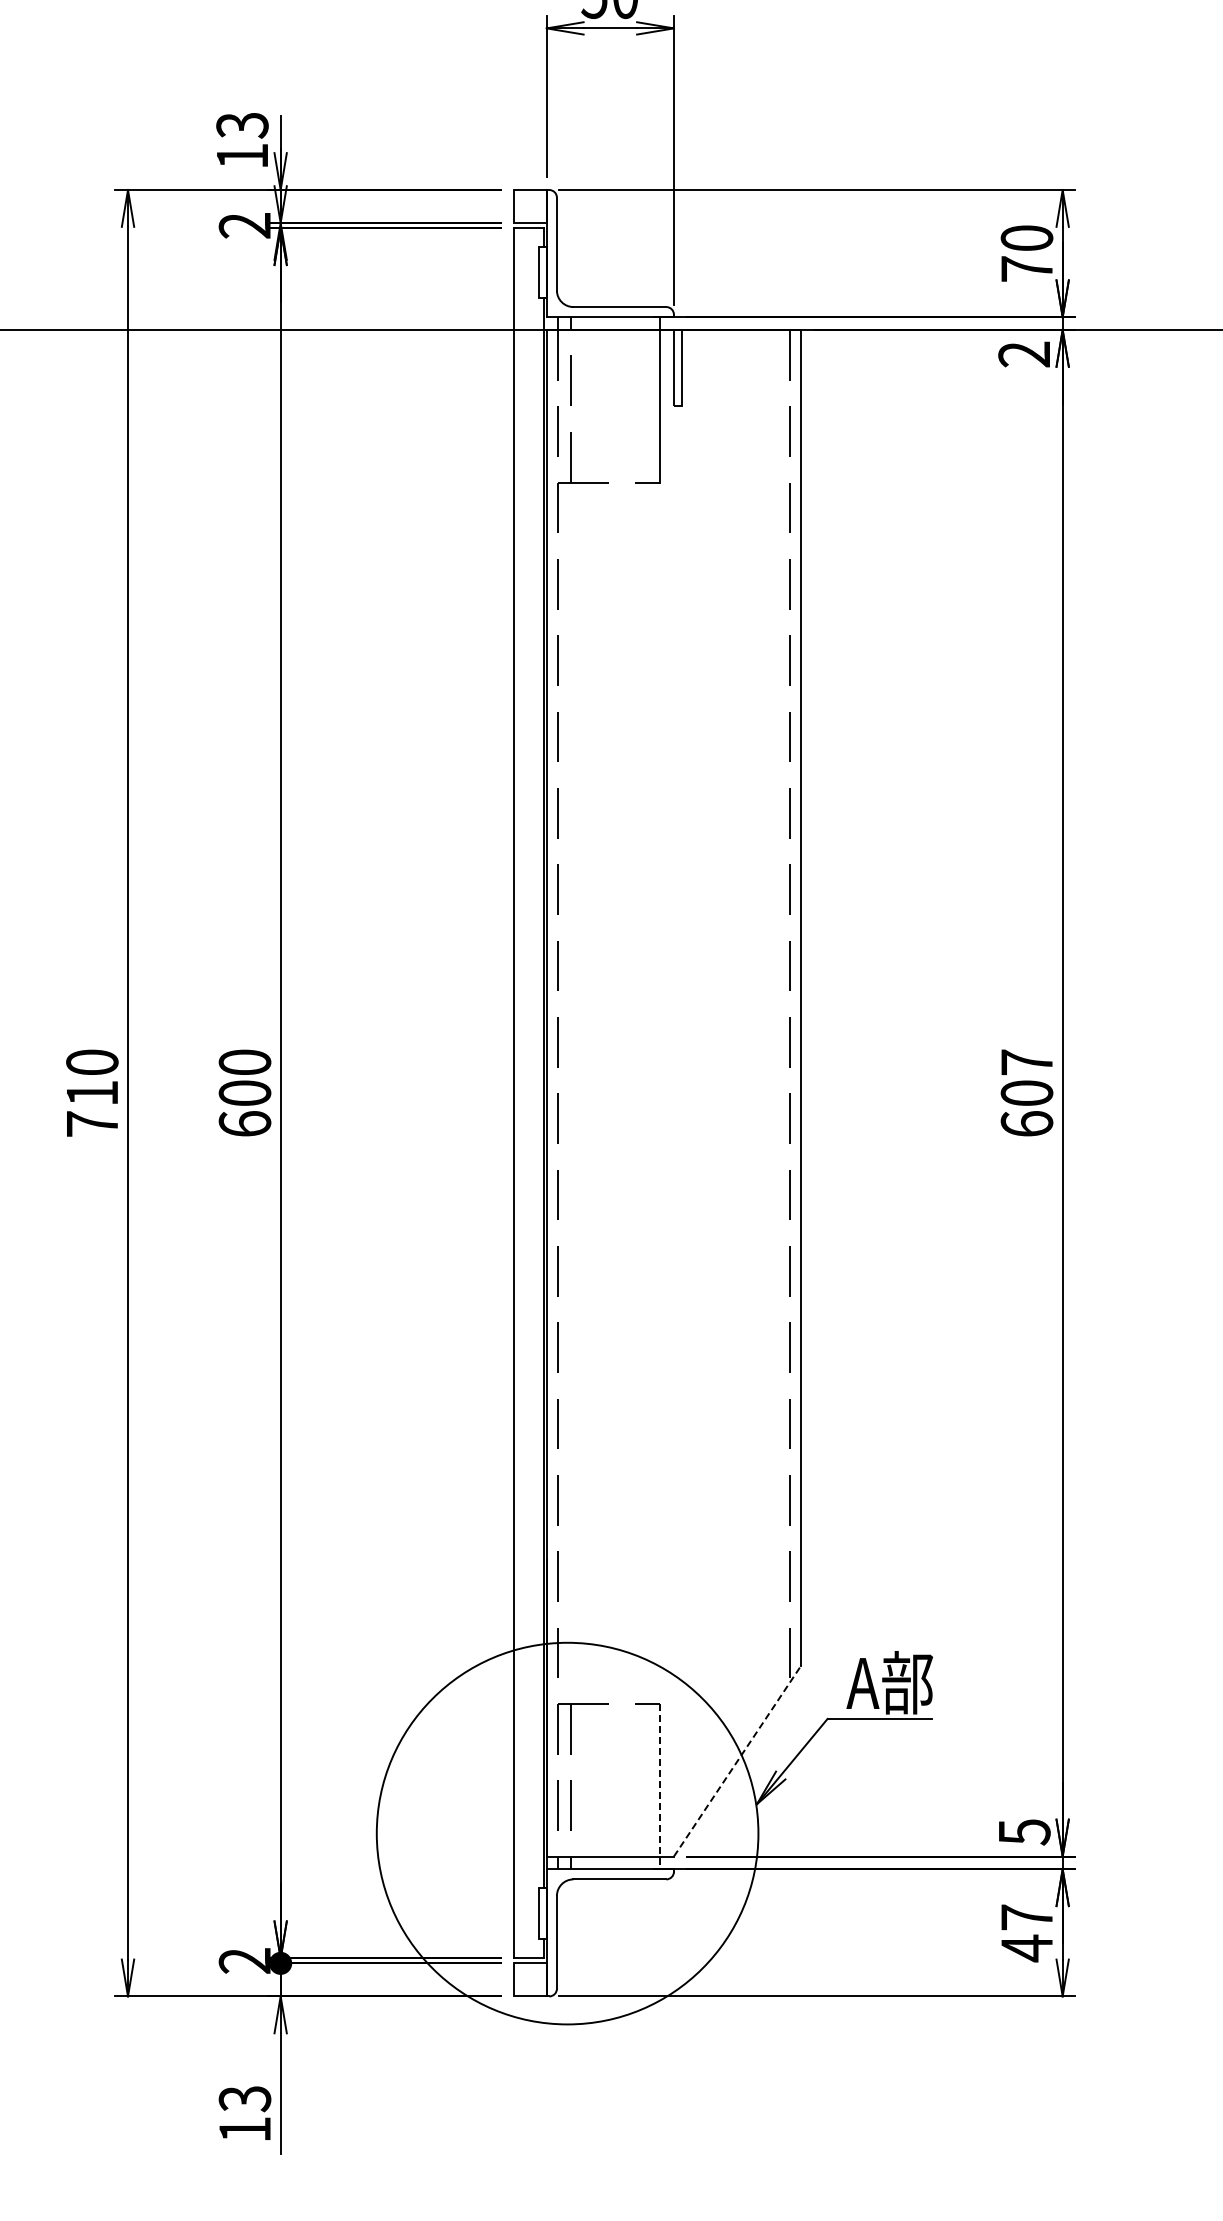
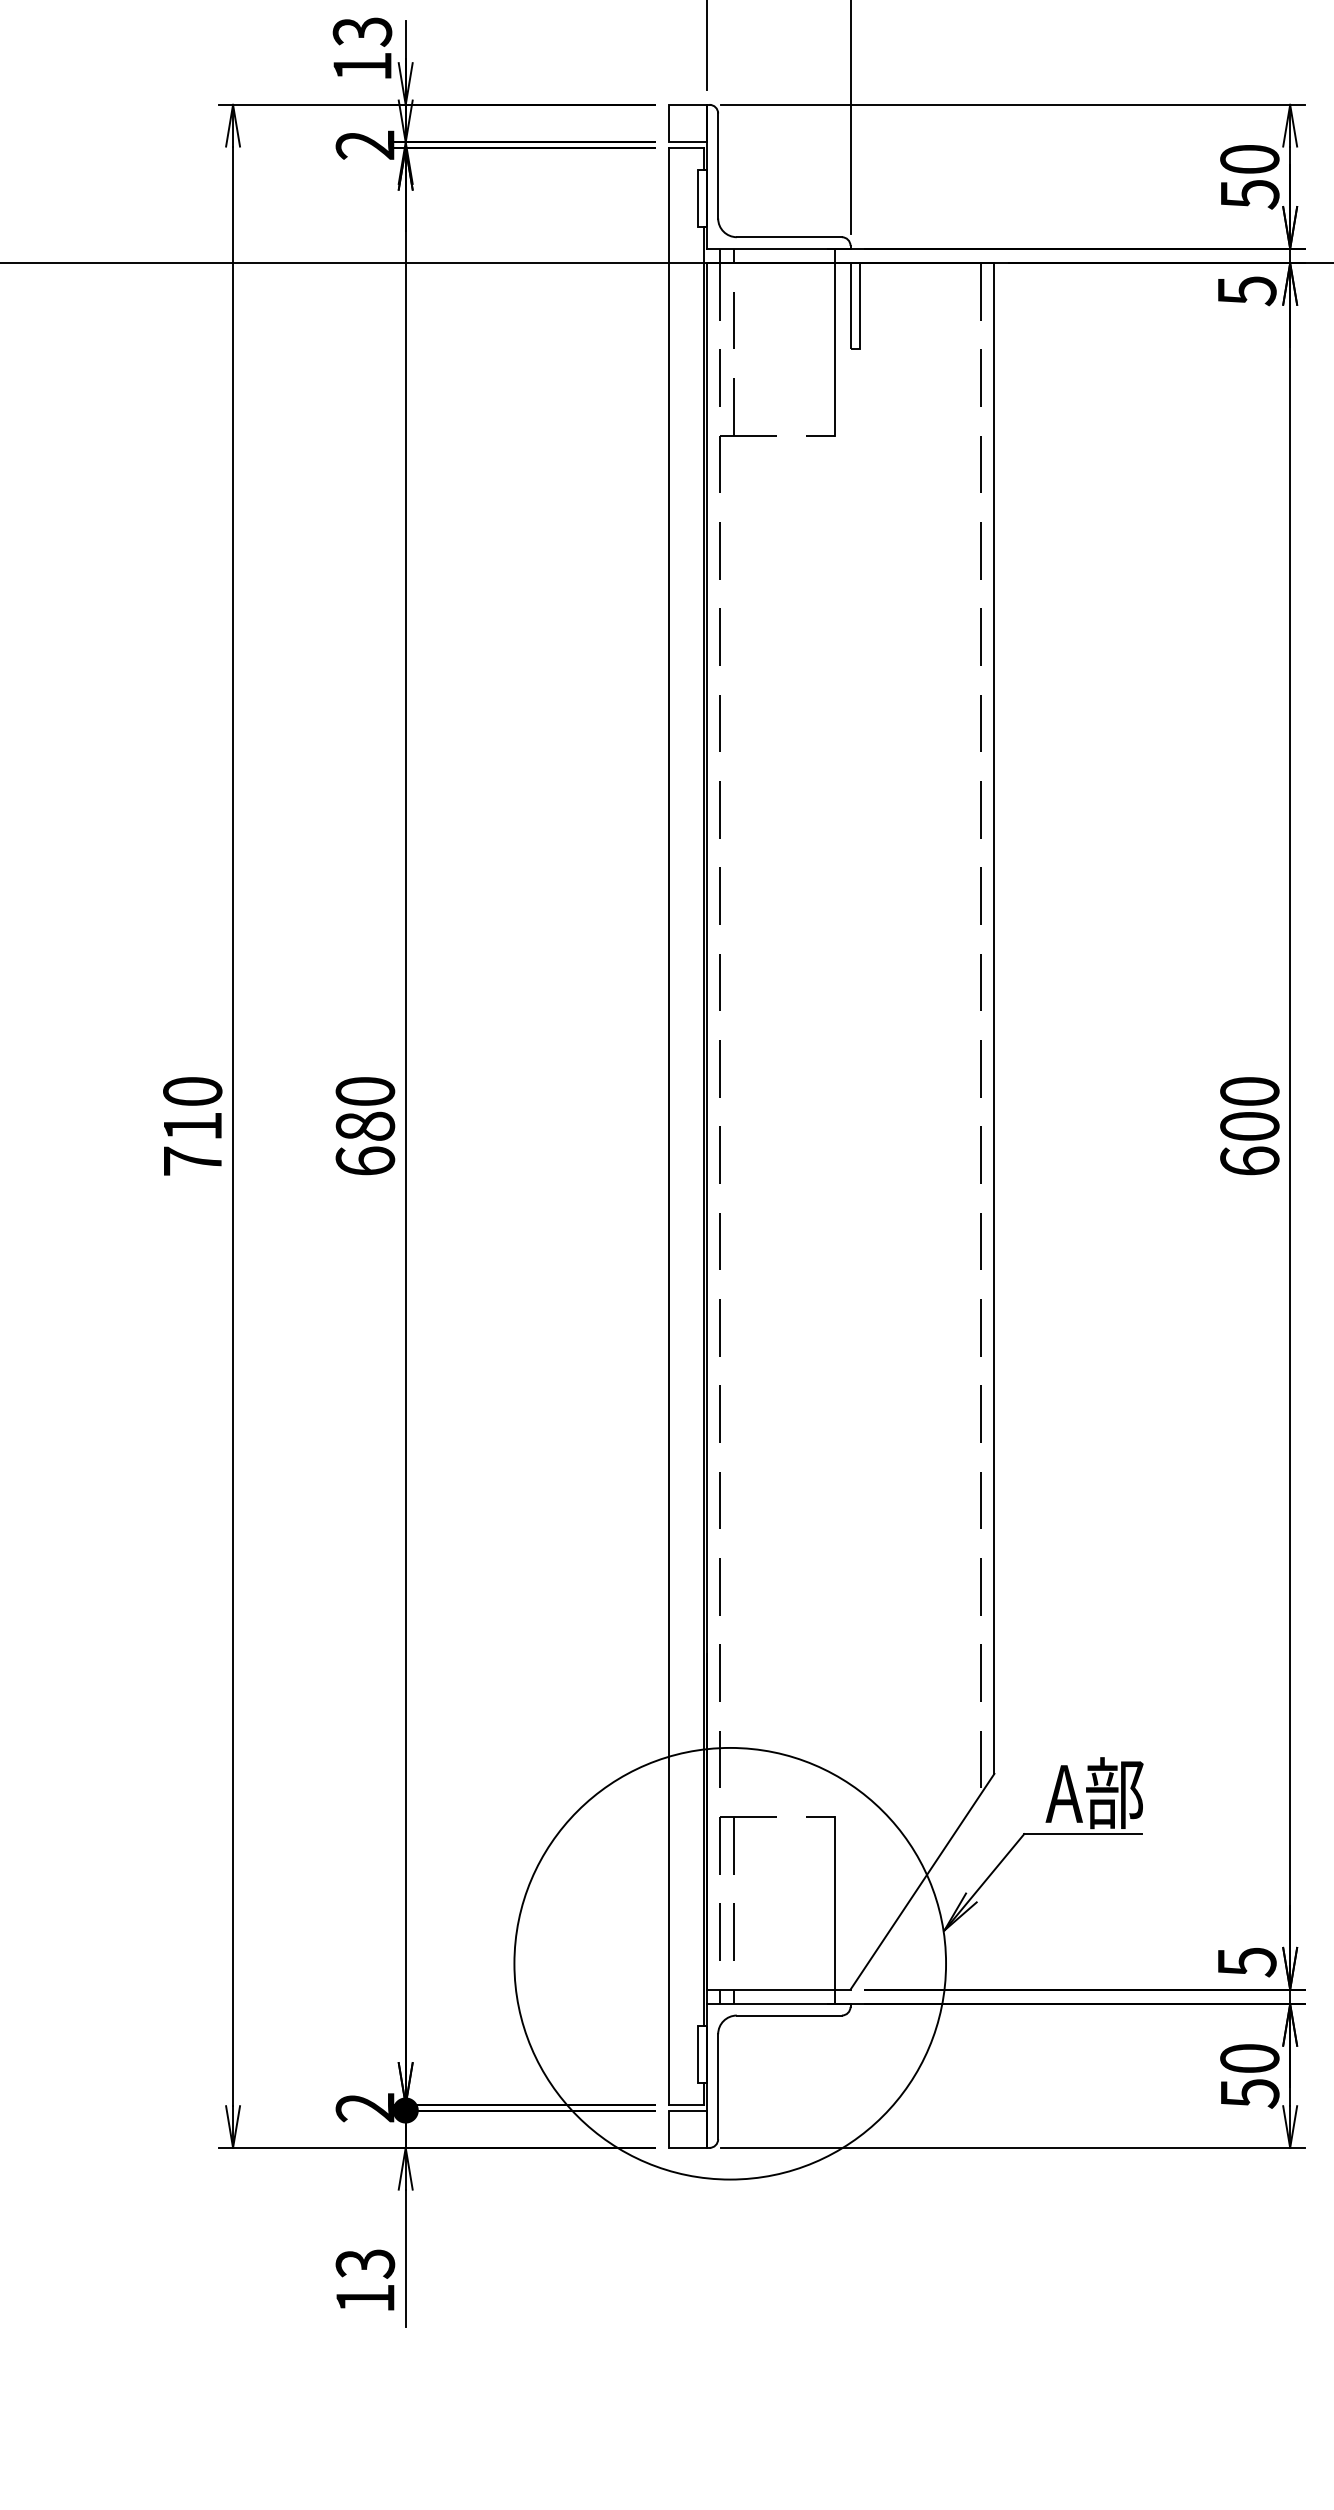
text: (1027, 269) -> (1250, 194), 70 -> 50
text: (1024, 354) -> (1246, 290), 2 -> 5
text: (1026, 1062) -> (1249, 1091), 607 -> 600
text: (244, 1092) -> (364, 1125), 600 -> 680
line: (737, 1761) -> (922, 1882), dashed -> solid
line: (659, 1786) -> (834, 1910), dashed -> solid
text: (1026, 1933) -> (1249, 2076), 47 -> 50

